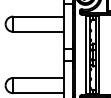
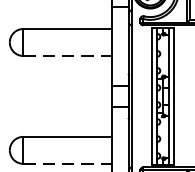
line: (39, 31) -> (69, 55), solid -> dashed
line: (39, 93) -> (69, 164), solid -> dashed

